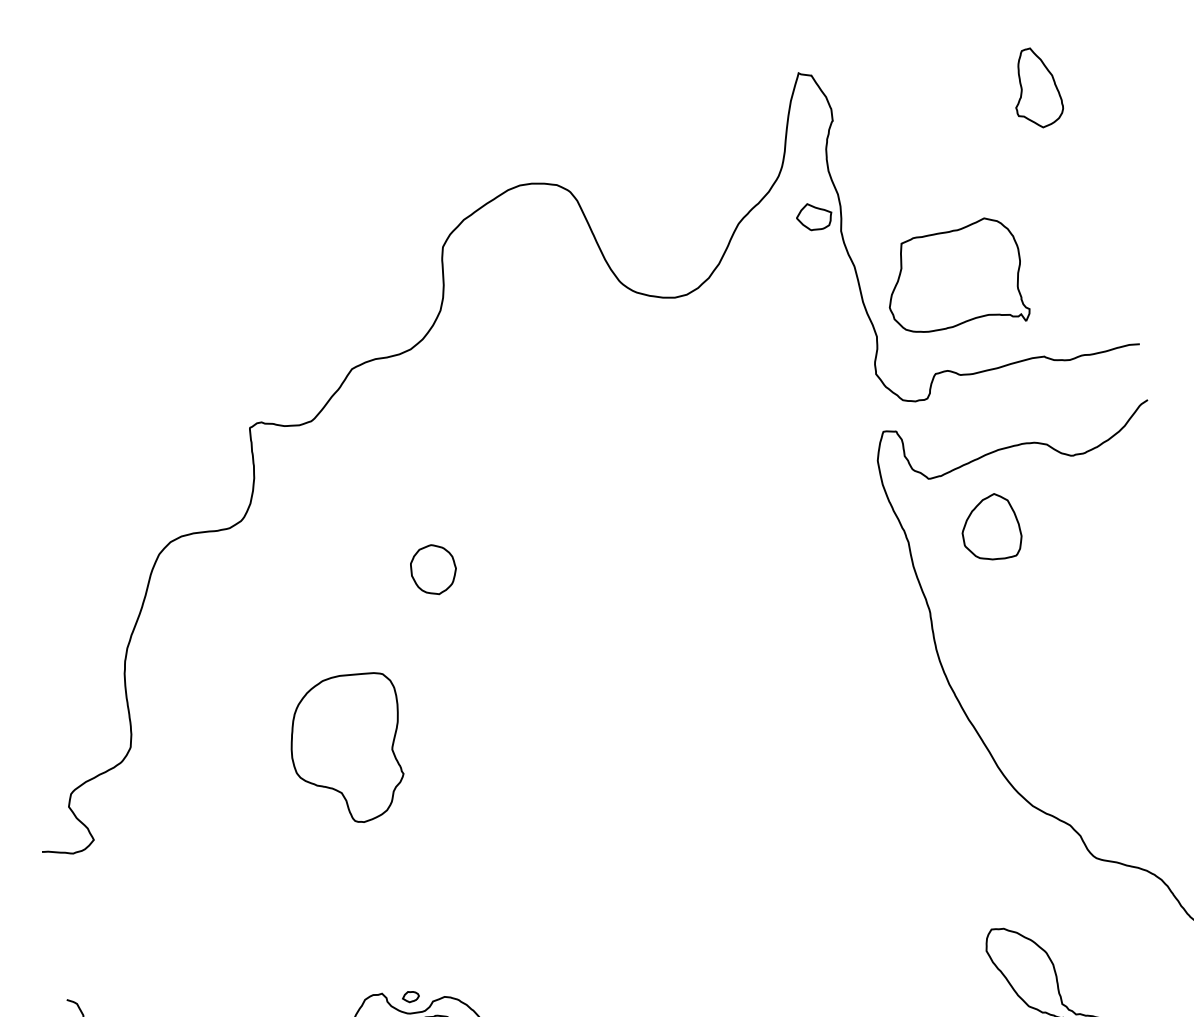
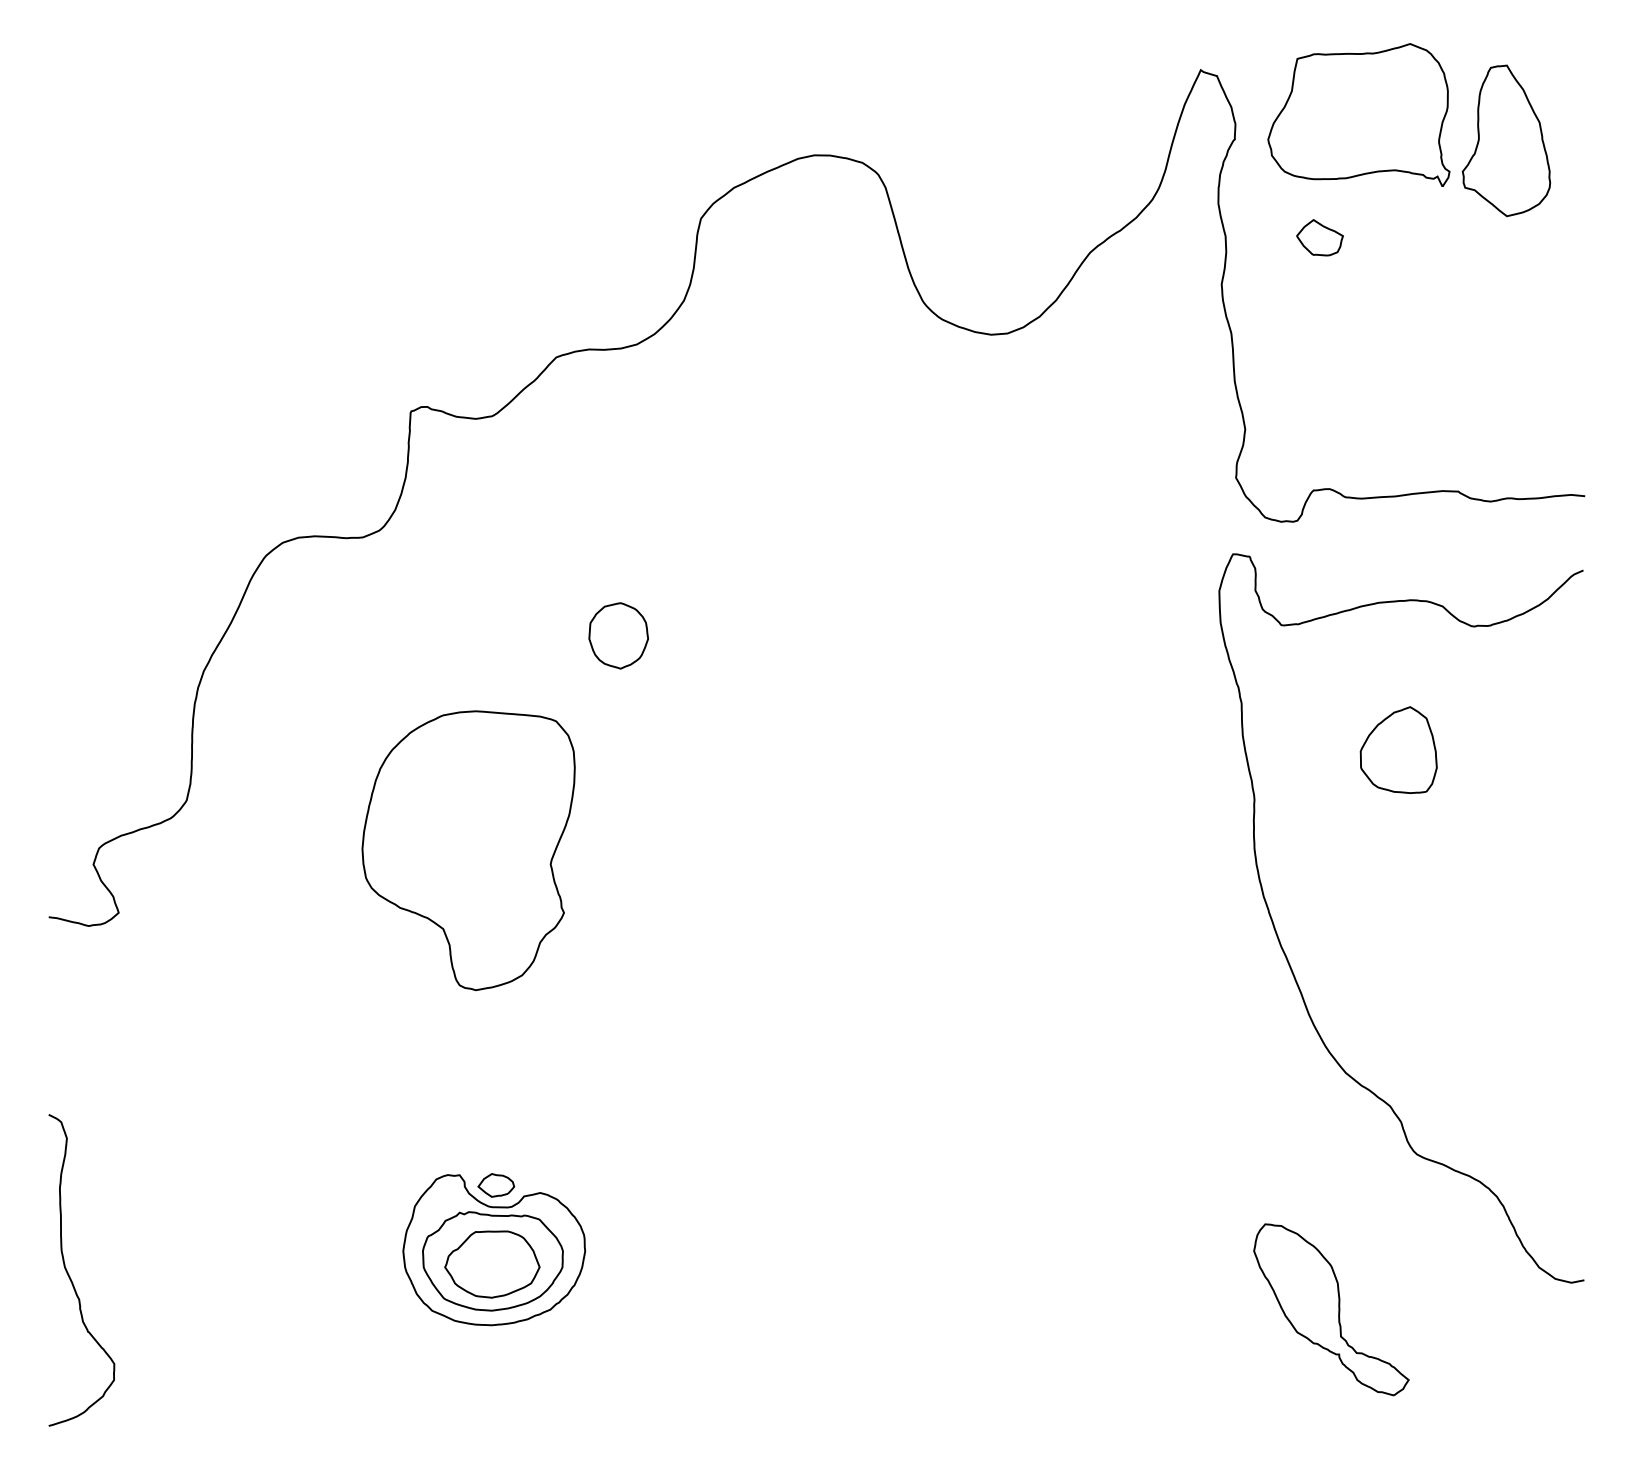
part: (1036, 87) -> (1506, 140), size x1.43
part: (813, 216) -> (1319, 237), moved
part: (954, 277) -> (1358, 114), moved
part: (990, 527) -> (1398, 749), moved
part: (347, 749) -> (468, 850), size x1.43
part: (410, 996) -> (496, 1185), size x1.67

